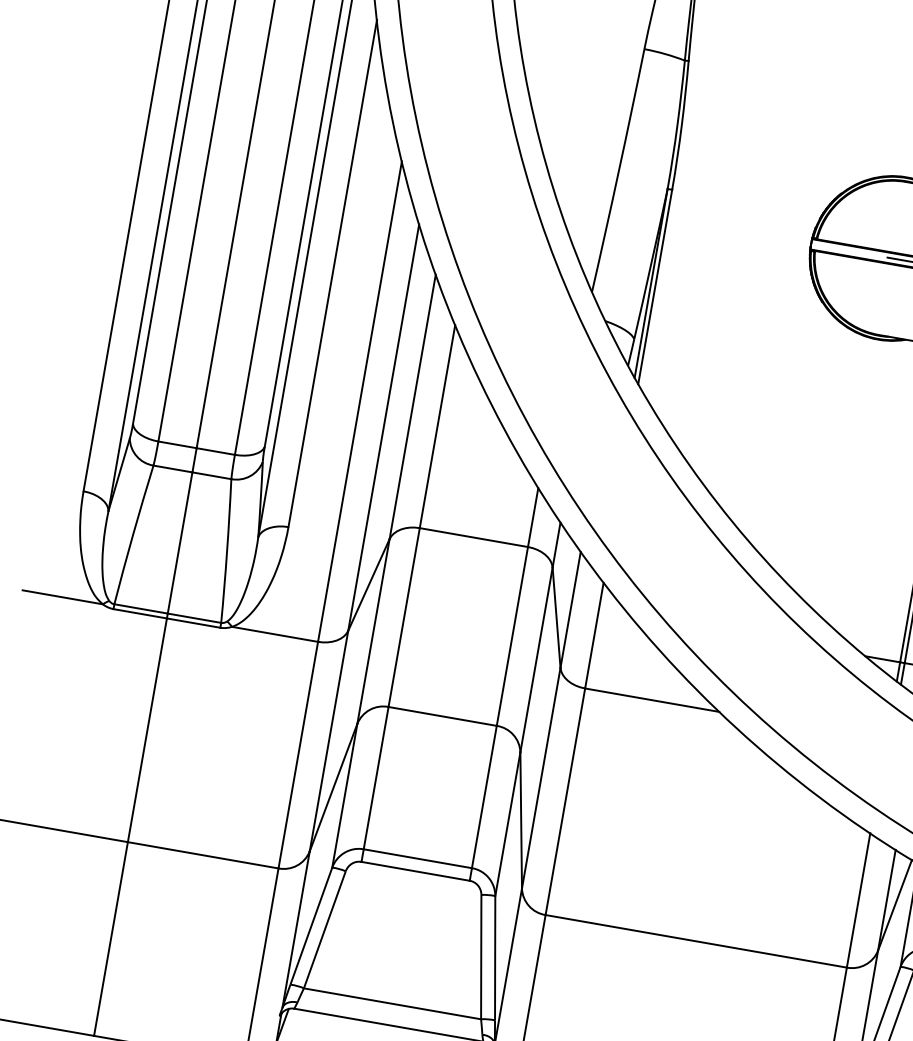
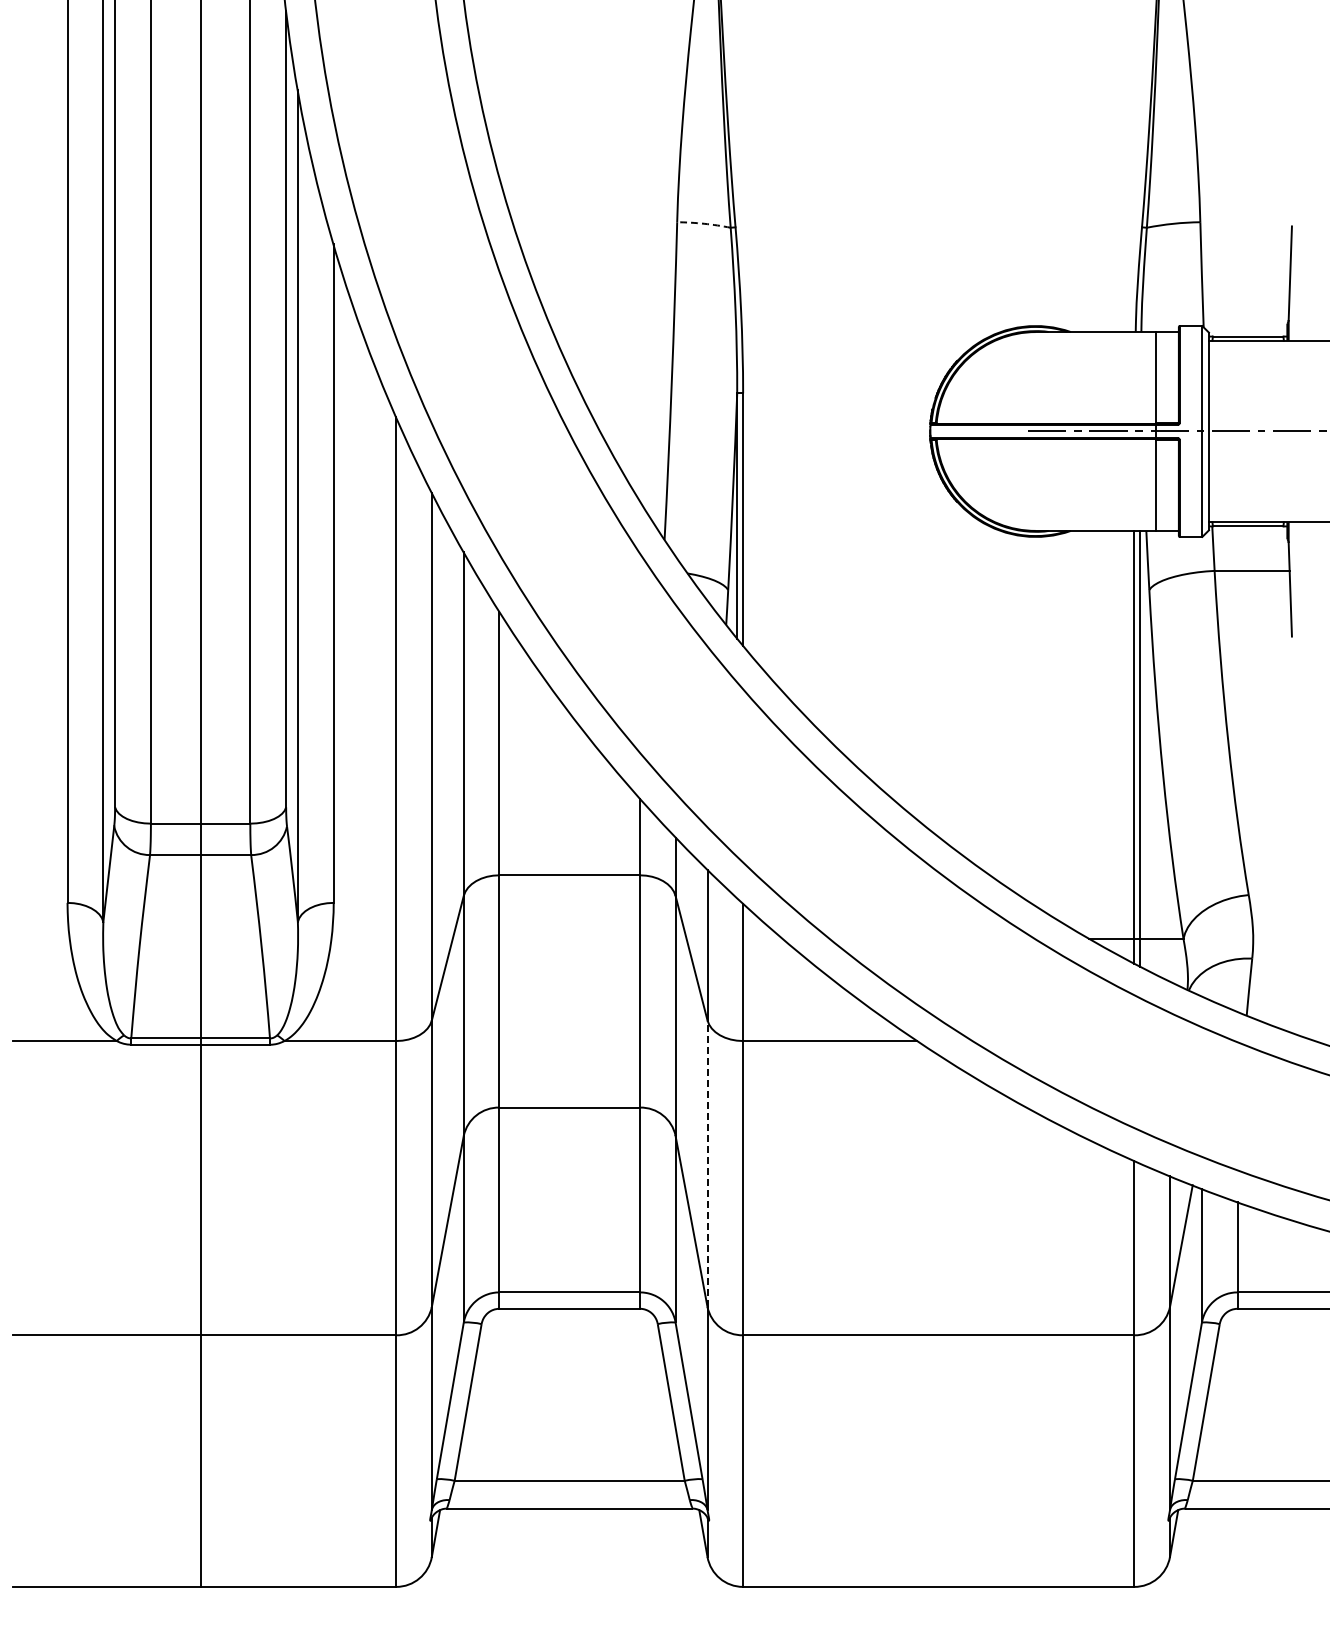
arc: (665, 53) -> (704, 223), solid -> dashed
line: (541, 777) -> (707, 1163), solid -> dashed

